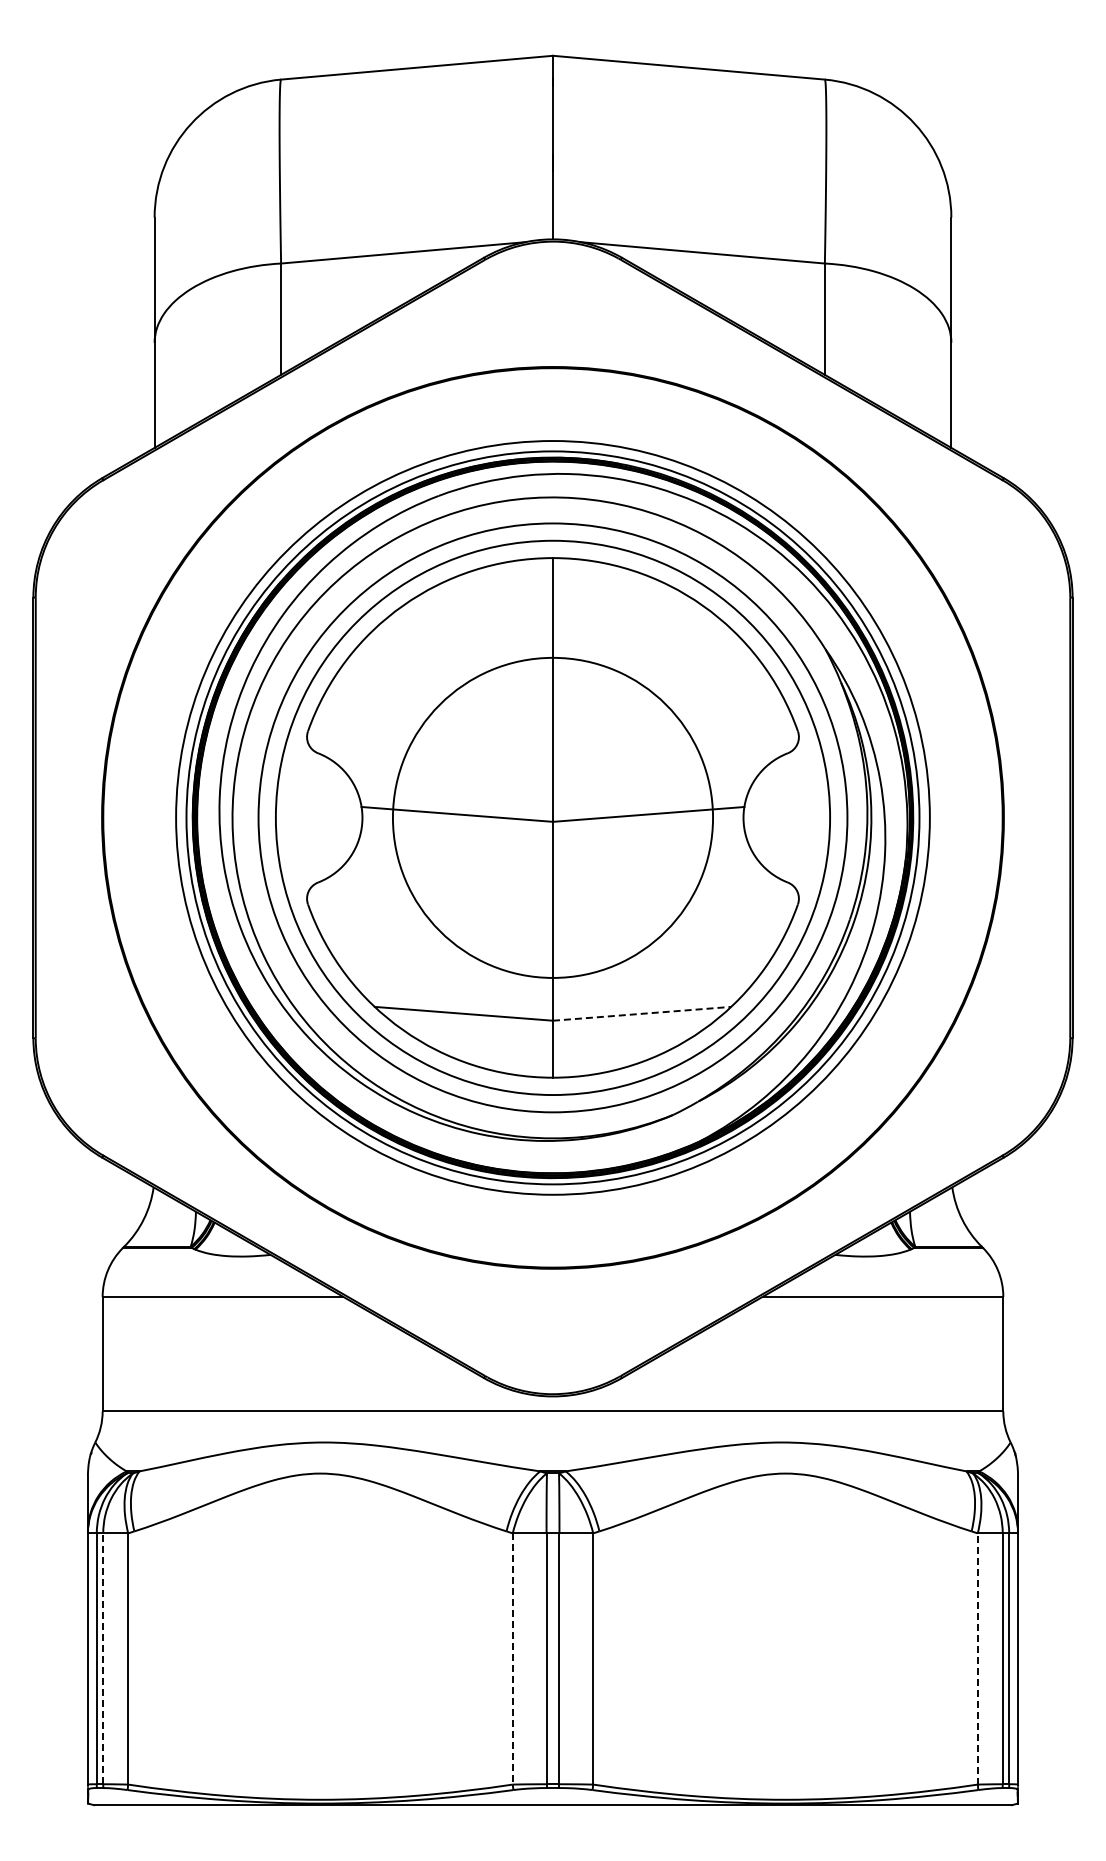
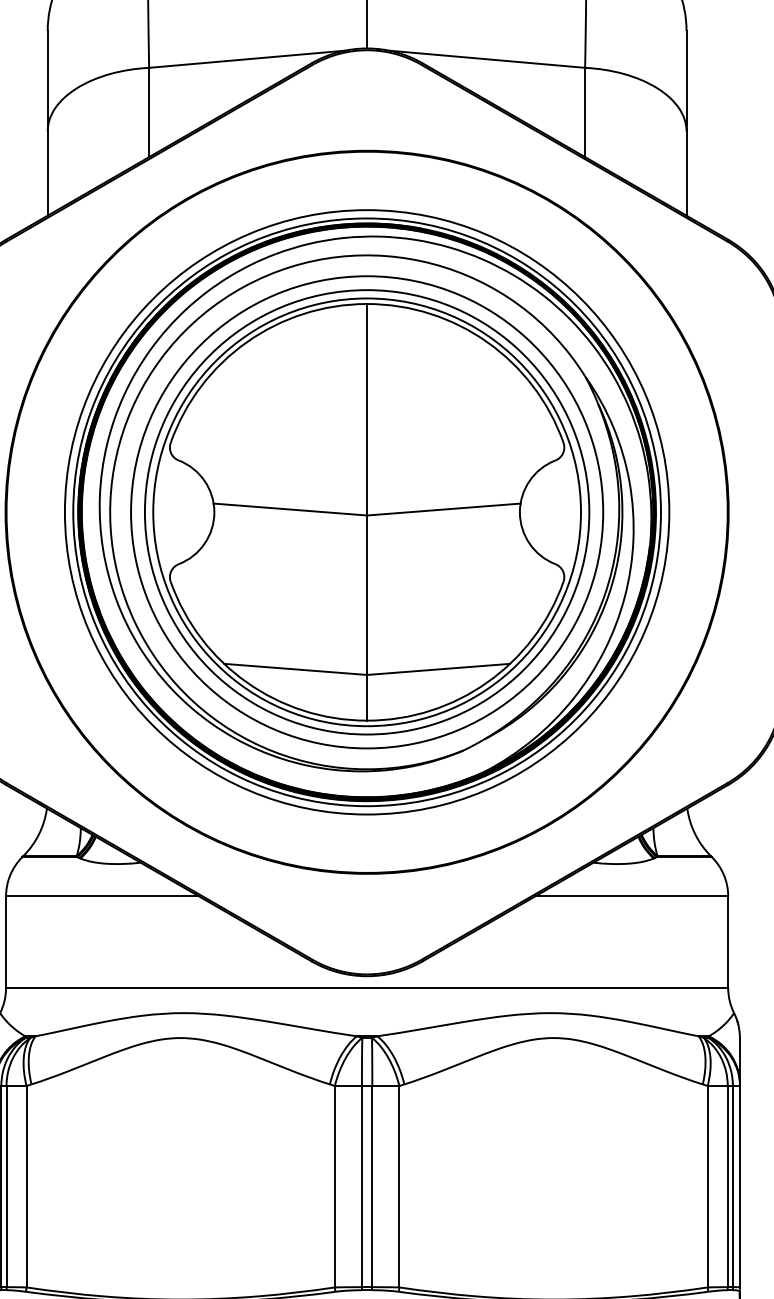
circle: (552, 817) -> (366, 512), size x1.67
line: (642, 1013) -> (438, 669), dashed -> solid
line: (103, 1658) -> (6, 1186), dashed -> solid
line: (512, 1659) -> (334, 1187), dashed -> solid
line: (977, 1659) -> (707, 1187), dashed -> solid

